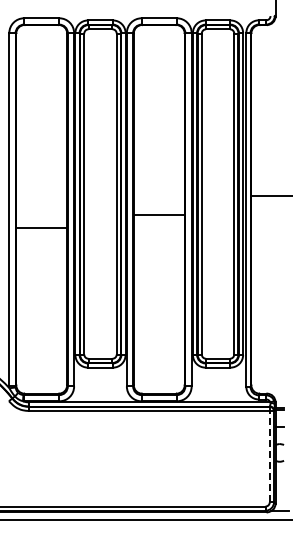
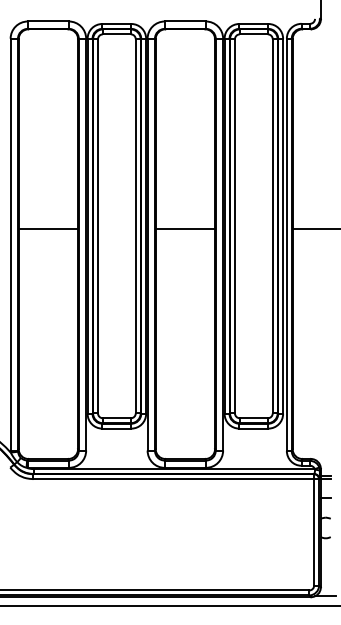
line: (158, 215) -> (184, 229), moved
line: (41, 228) -> (48, 229), moved
line: (269, 456) -> (313, 532), dashed -> solid

